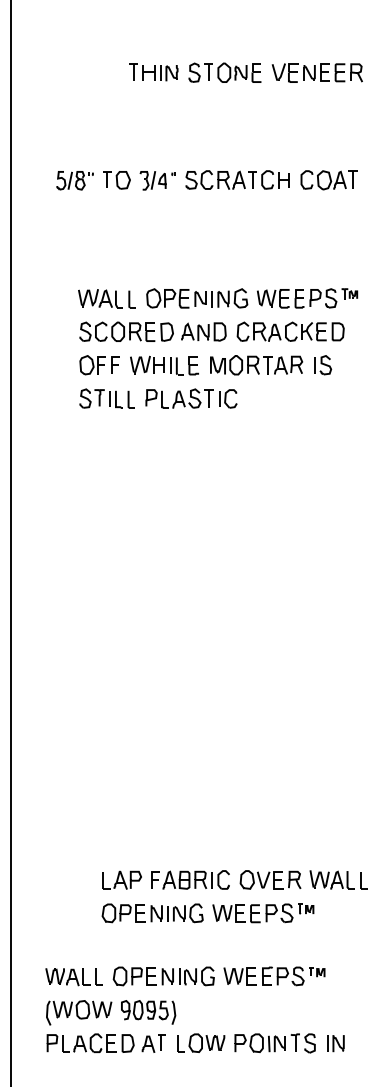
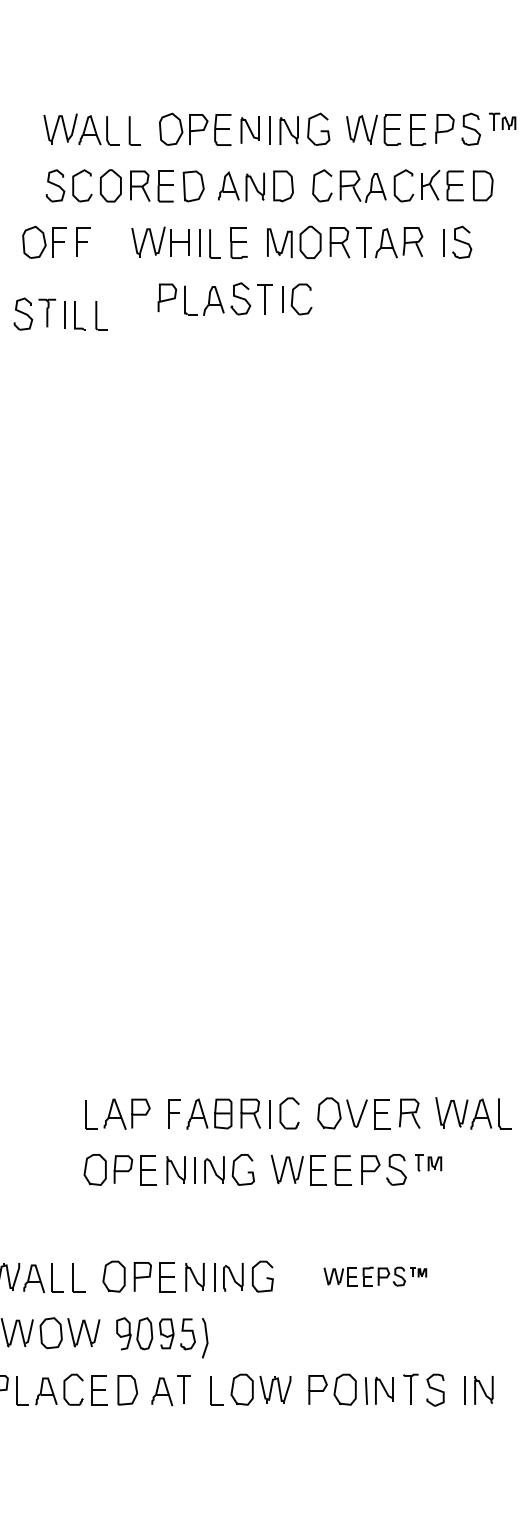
part: (99, 365) -> (55, 242), moved
part: (106, 398) -> (58, 313), moved
part: (274, 976) -> (375, 1276), size x0.6

